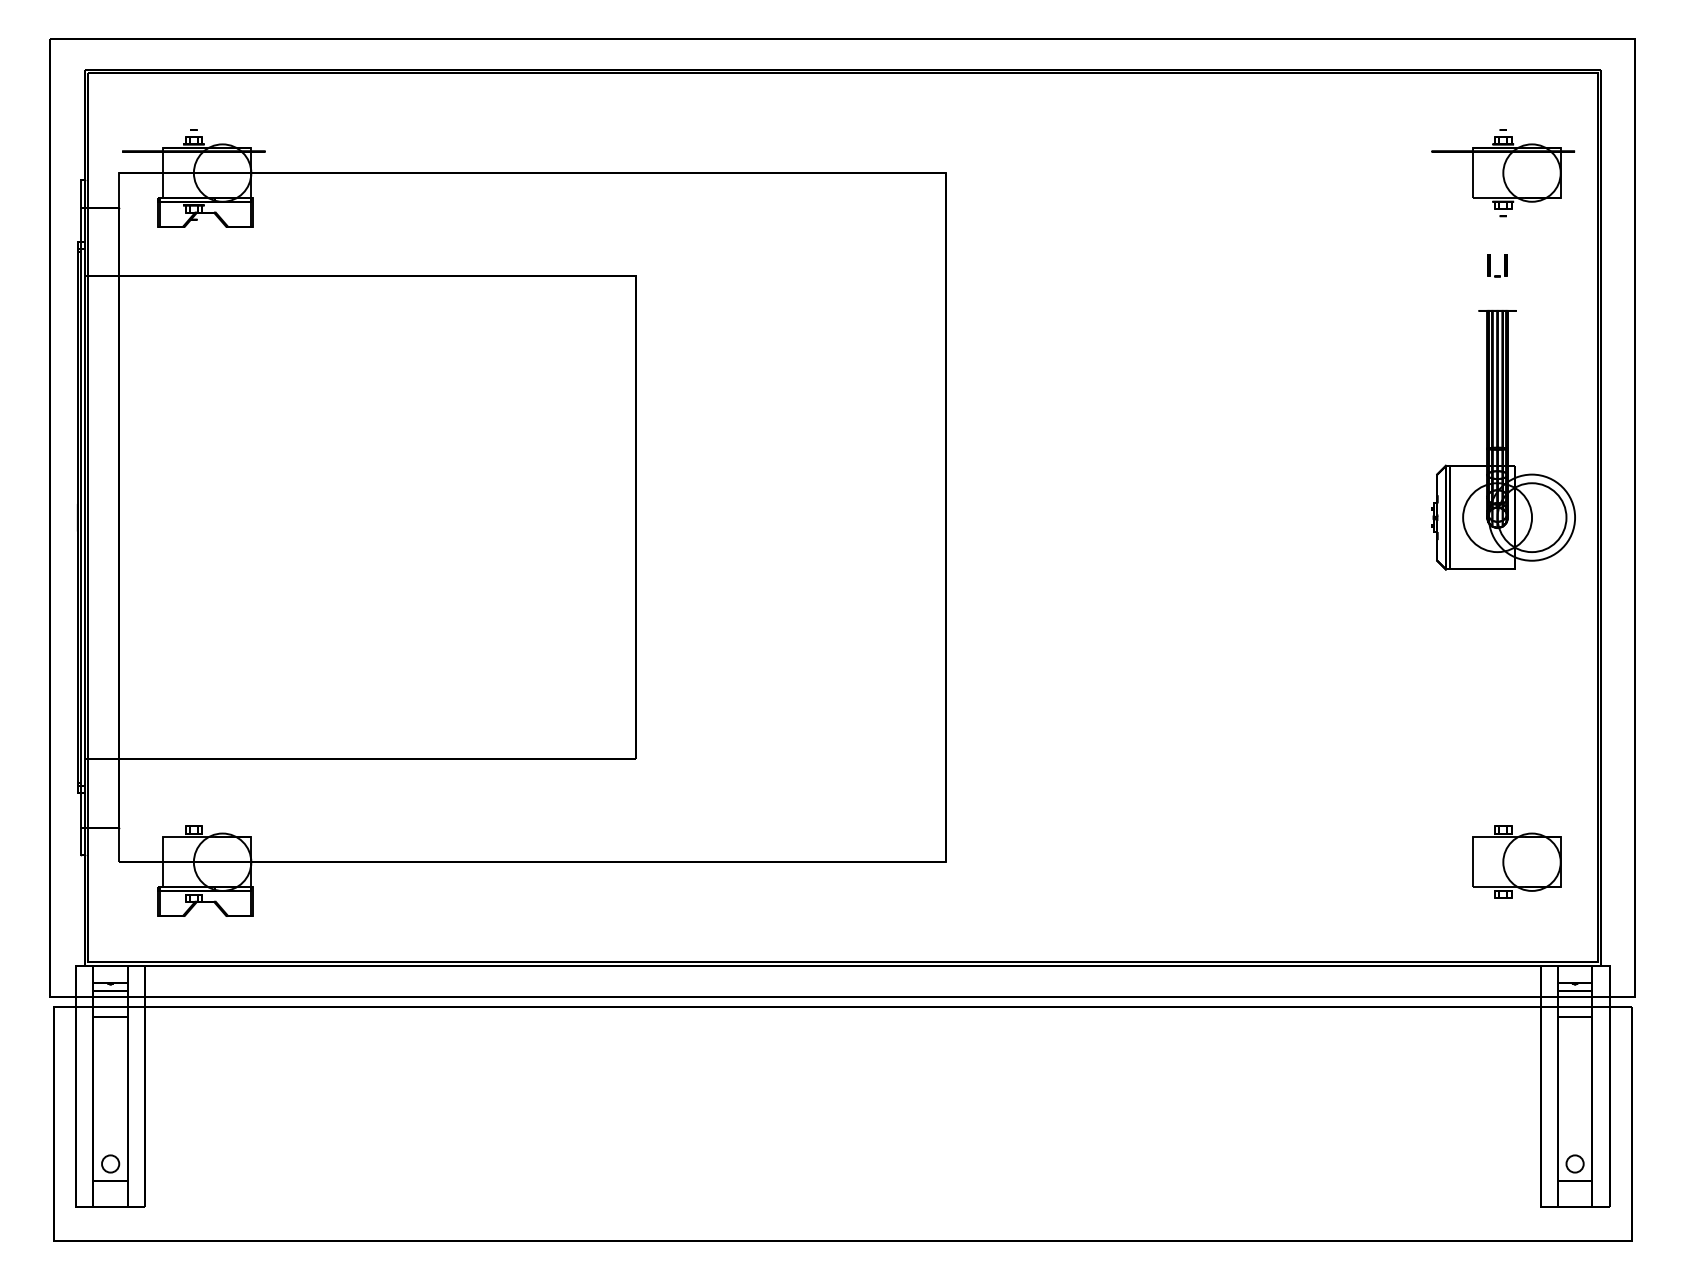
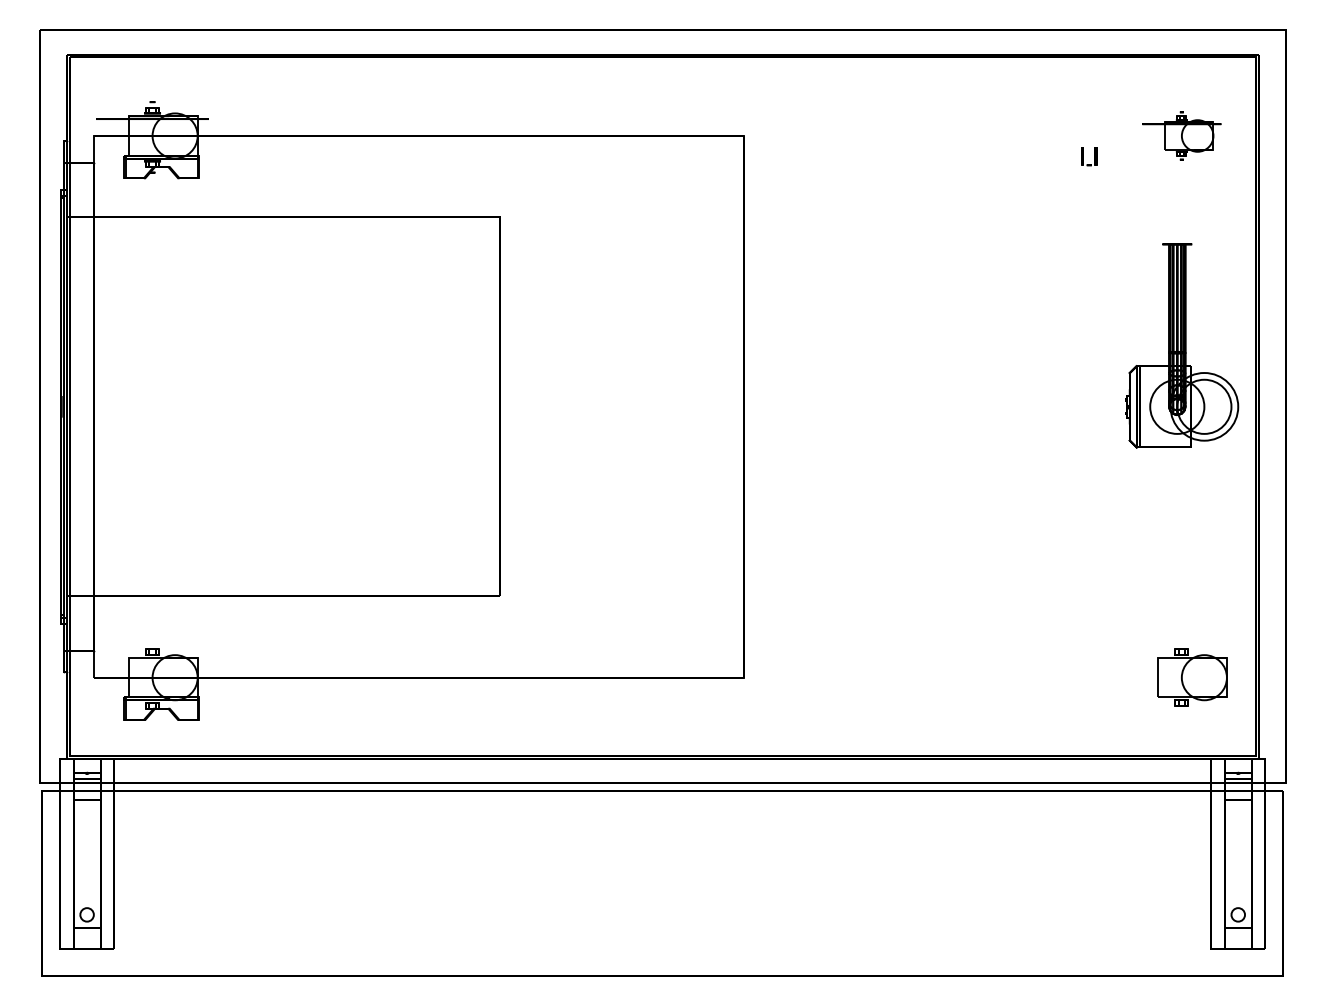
part: (1502, 172) -> (1181, 135), size x0.7
part: (1497, 265) -> (1089, 156), moved

